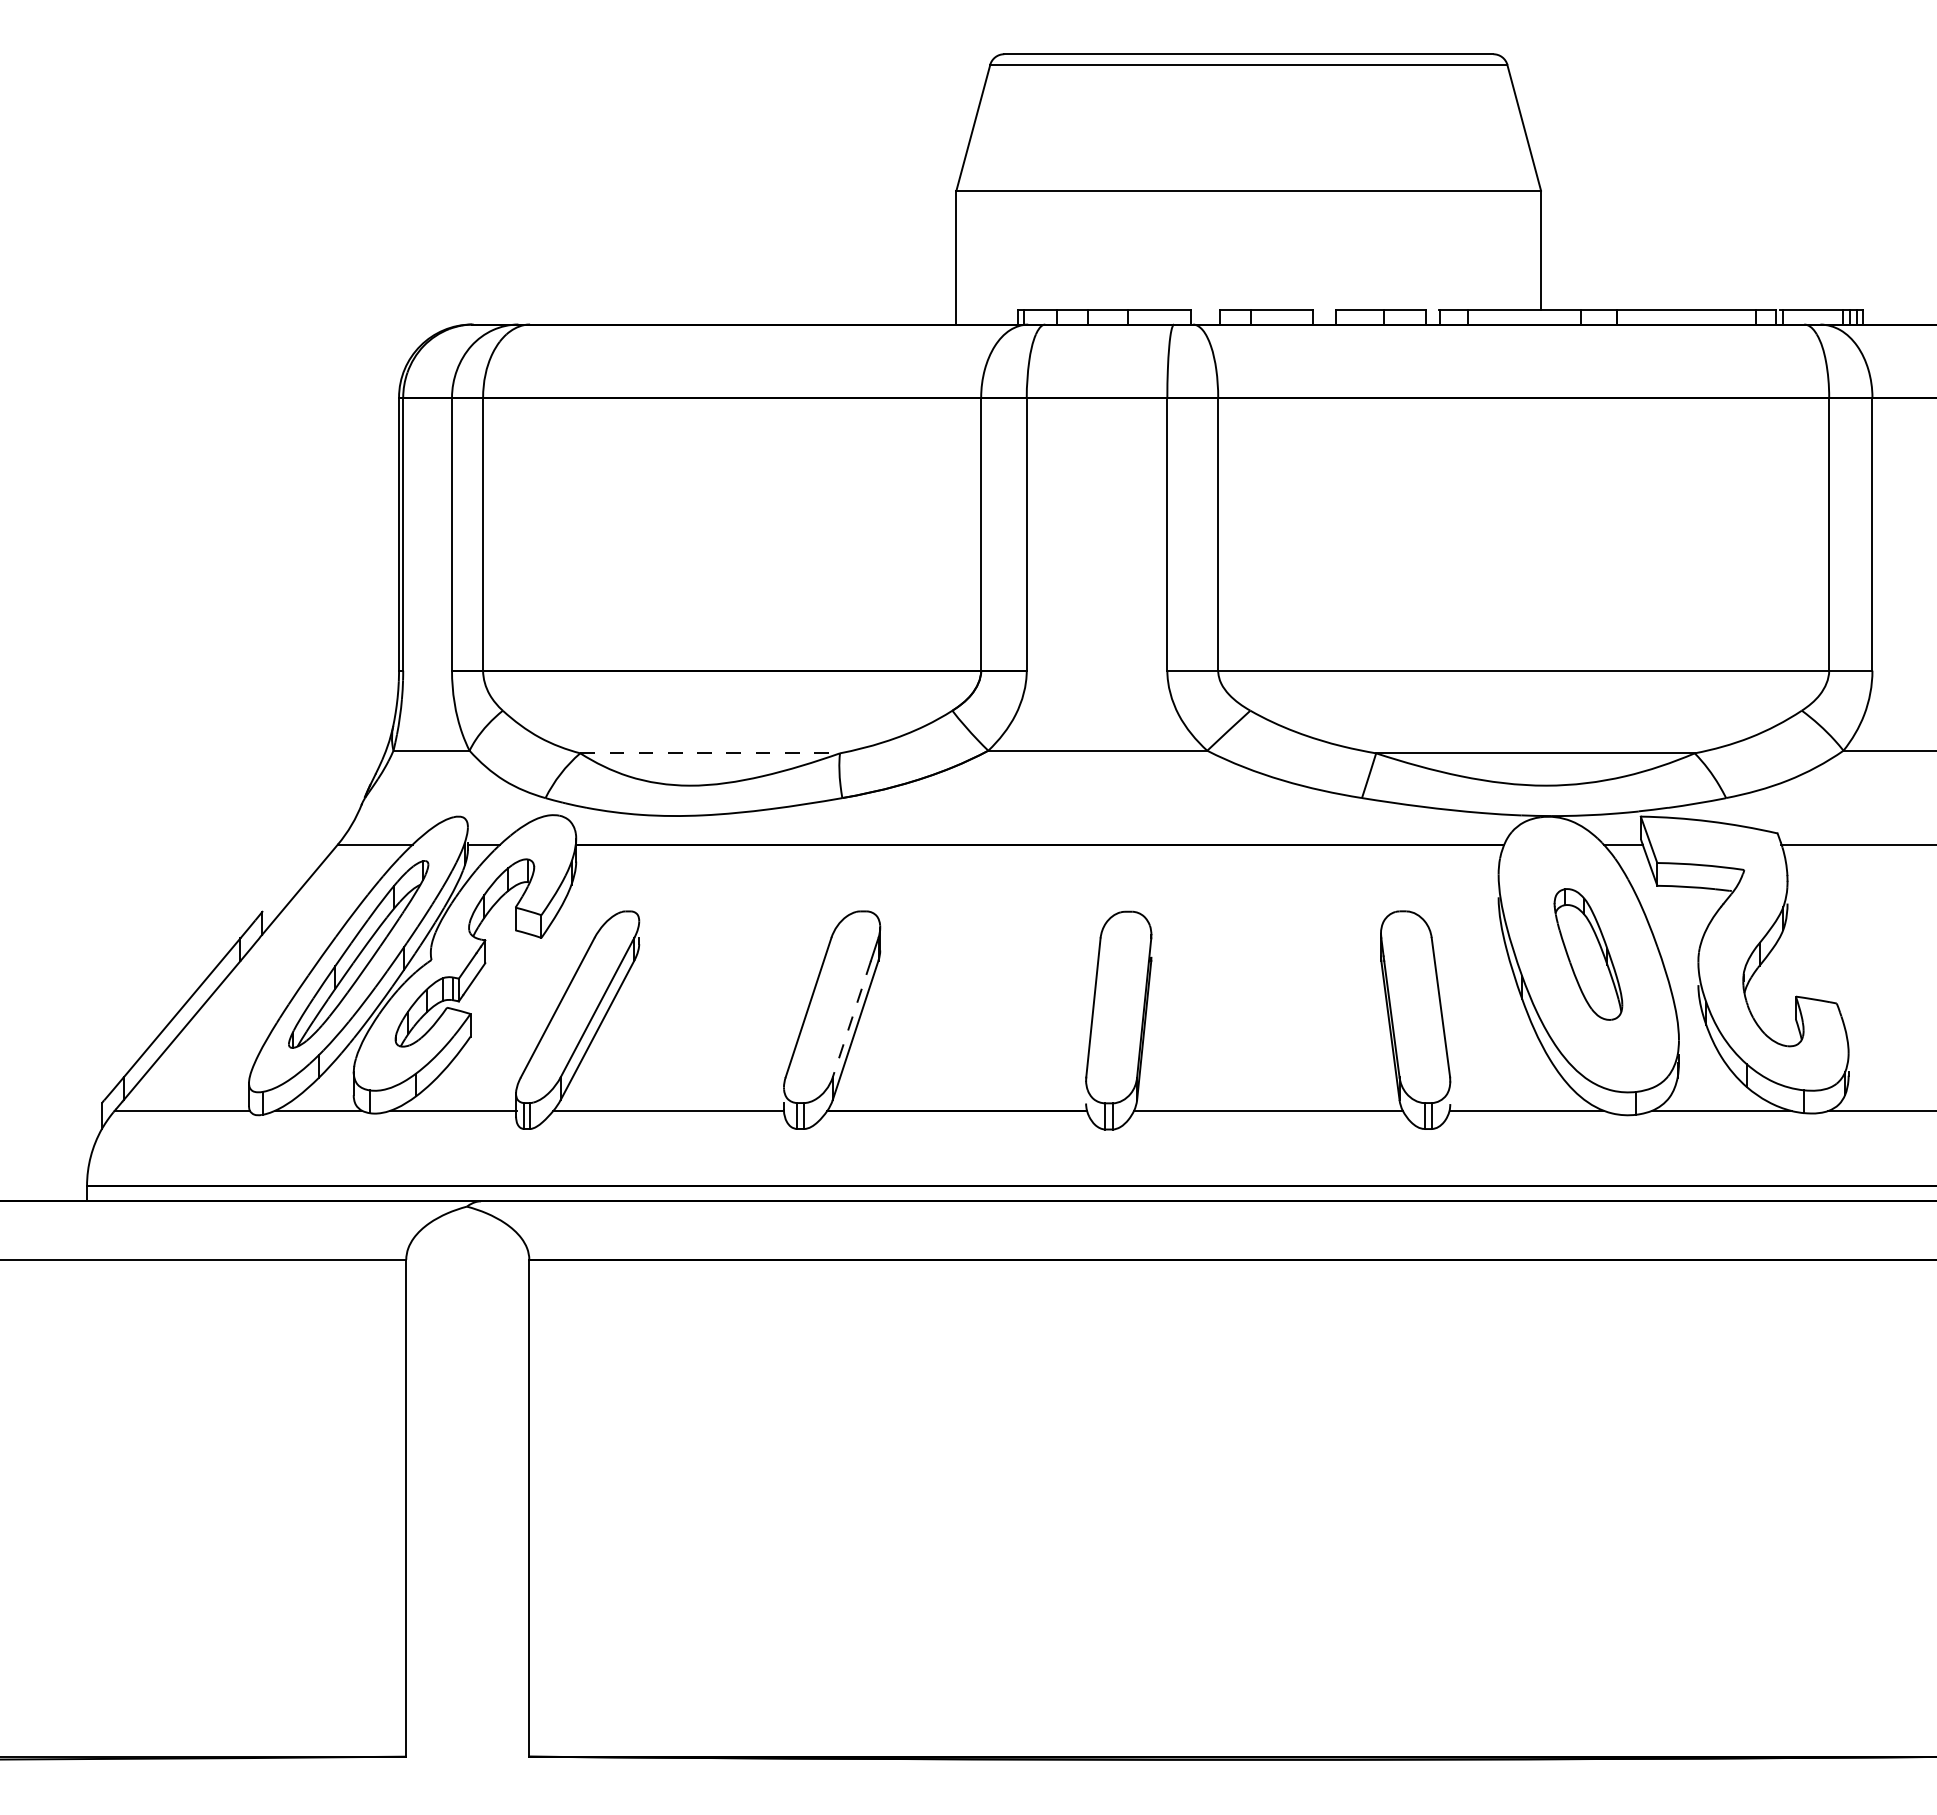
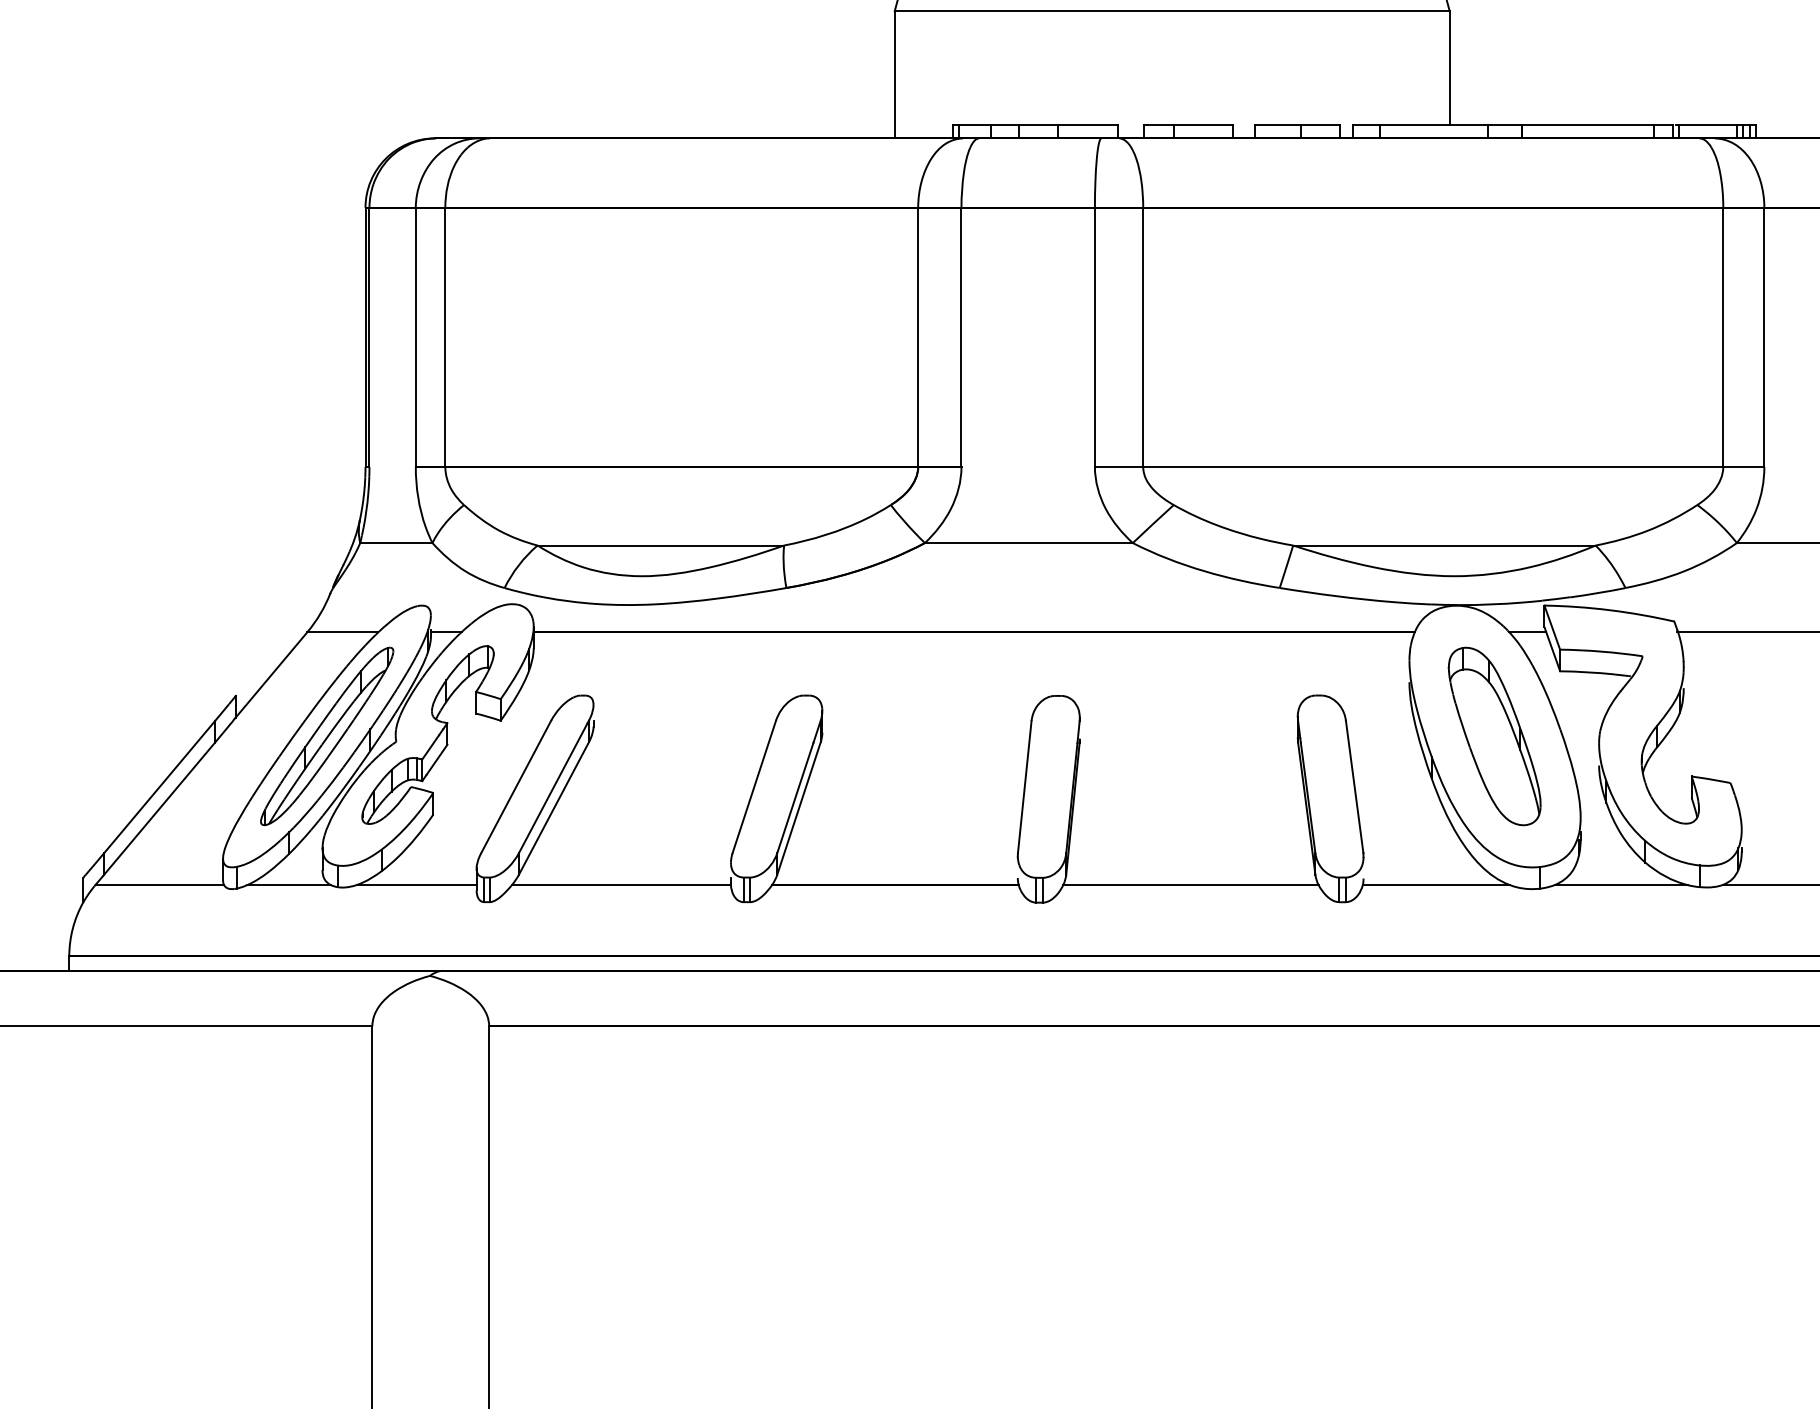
line: (710, 753) -> (661, 545), dashed -> solid
part: (1588, 954) -> (1494, 736), size x1.43
line: (851, 1019) -> (795, 798), dashed -> solid

